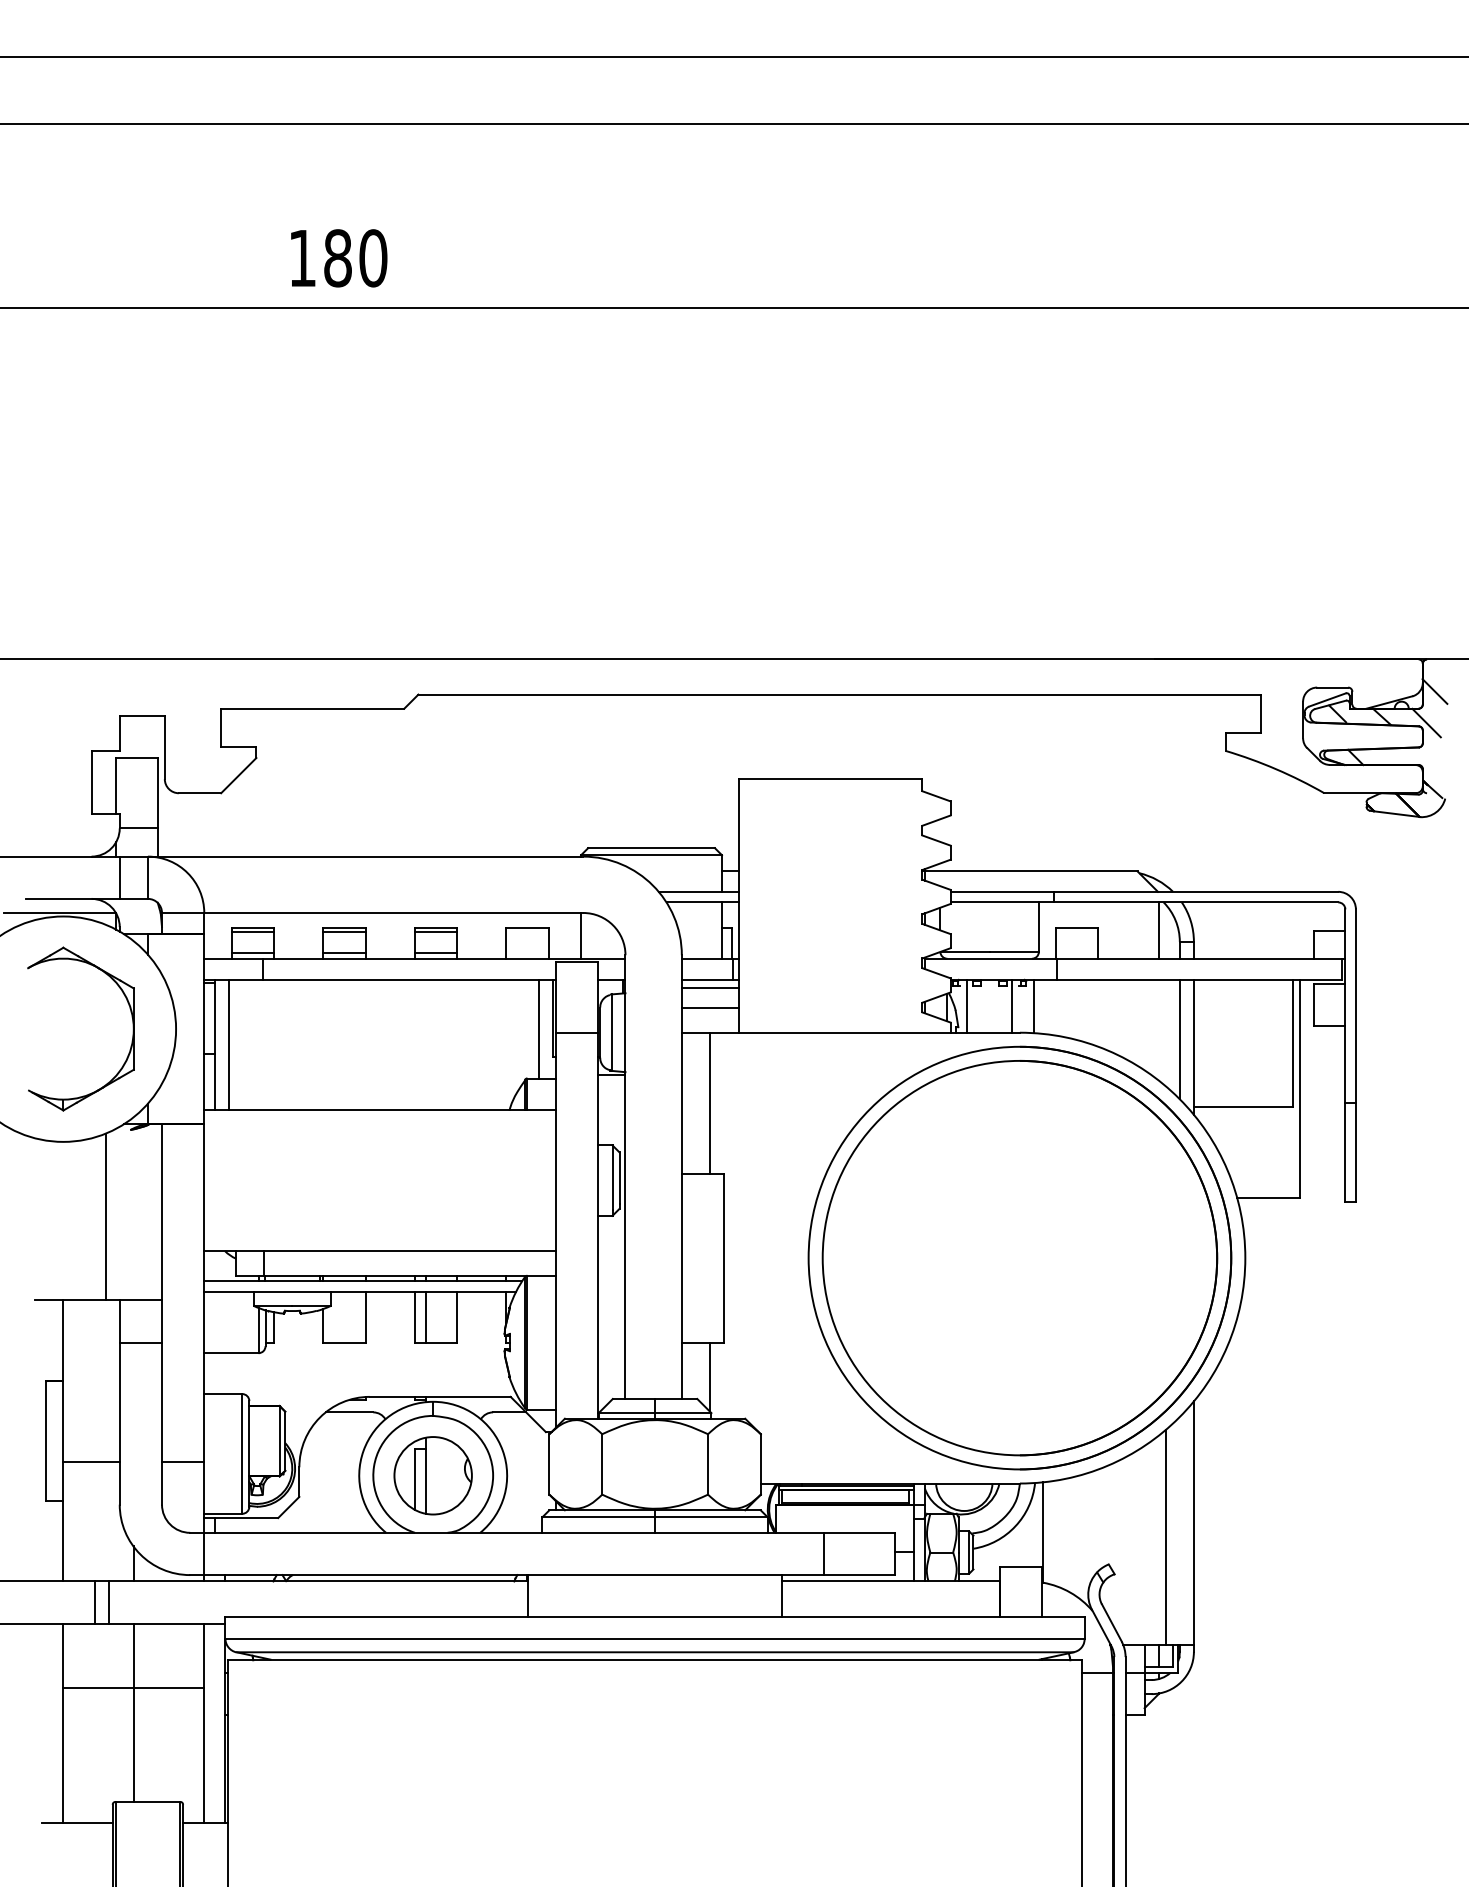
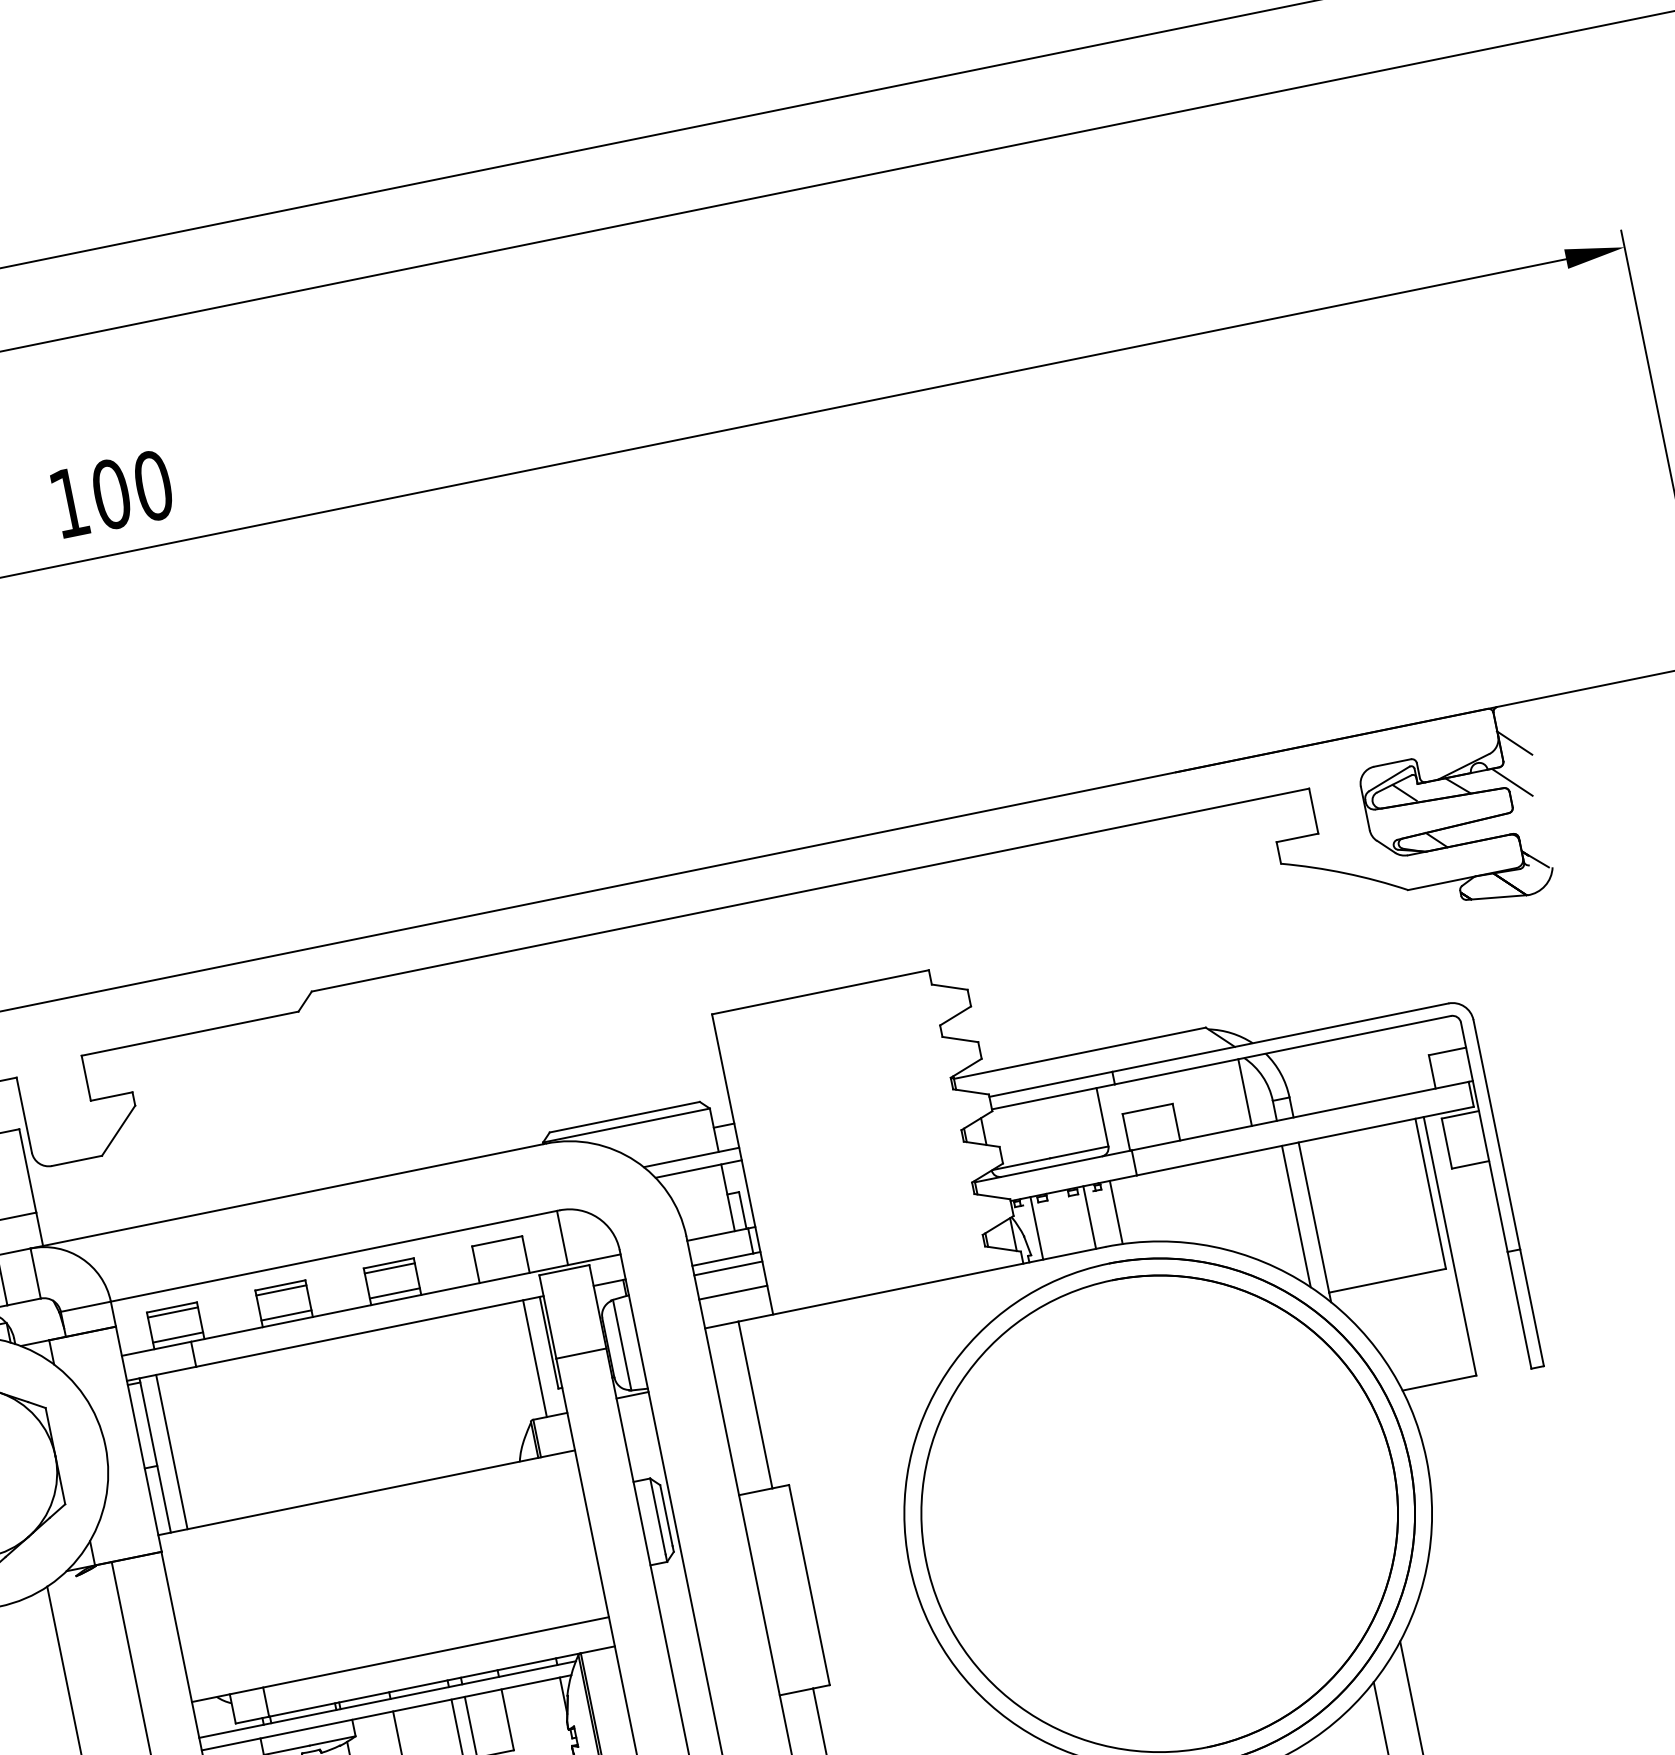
text: (338, 258) -> (112, 494), 180 -> 100

